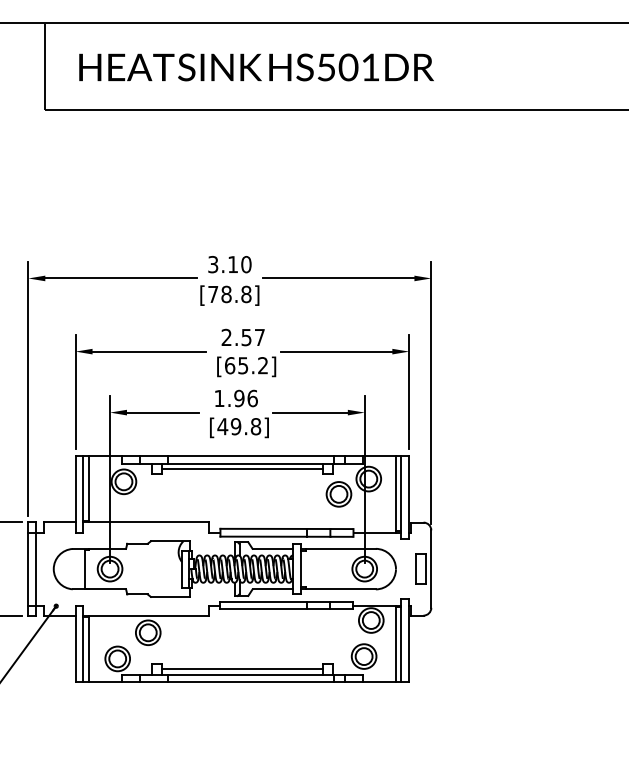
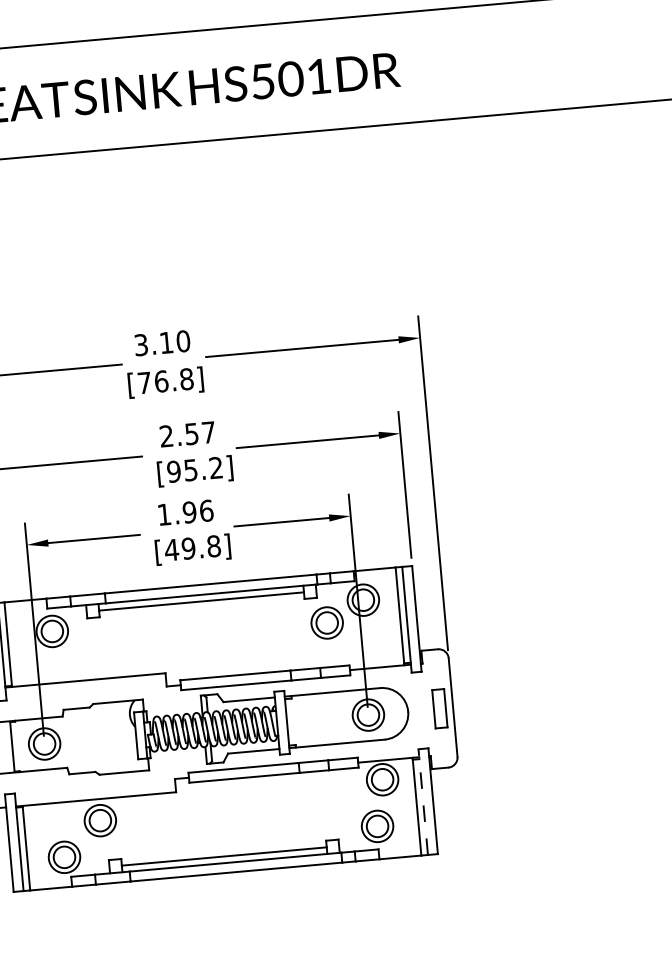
text: (226, 293) -> (161, 380), [78.8] -> [76.8]
text: (229, 365) -> (173, 471), [65.2] -> [95.2]
line: (401, 640) -> (423, 801), solid -> dashed

